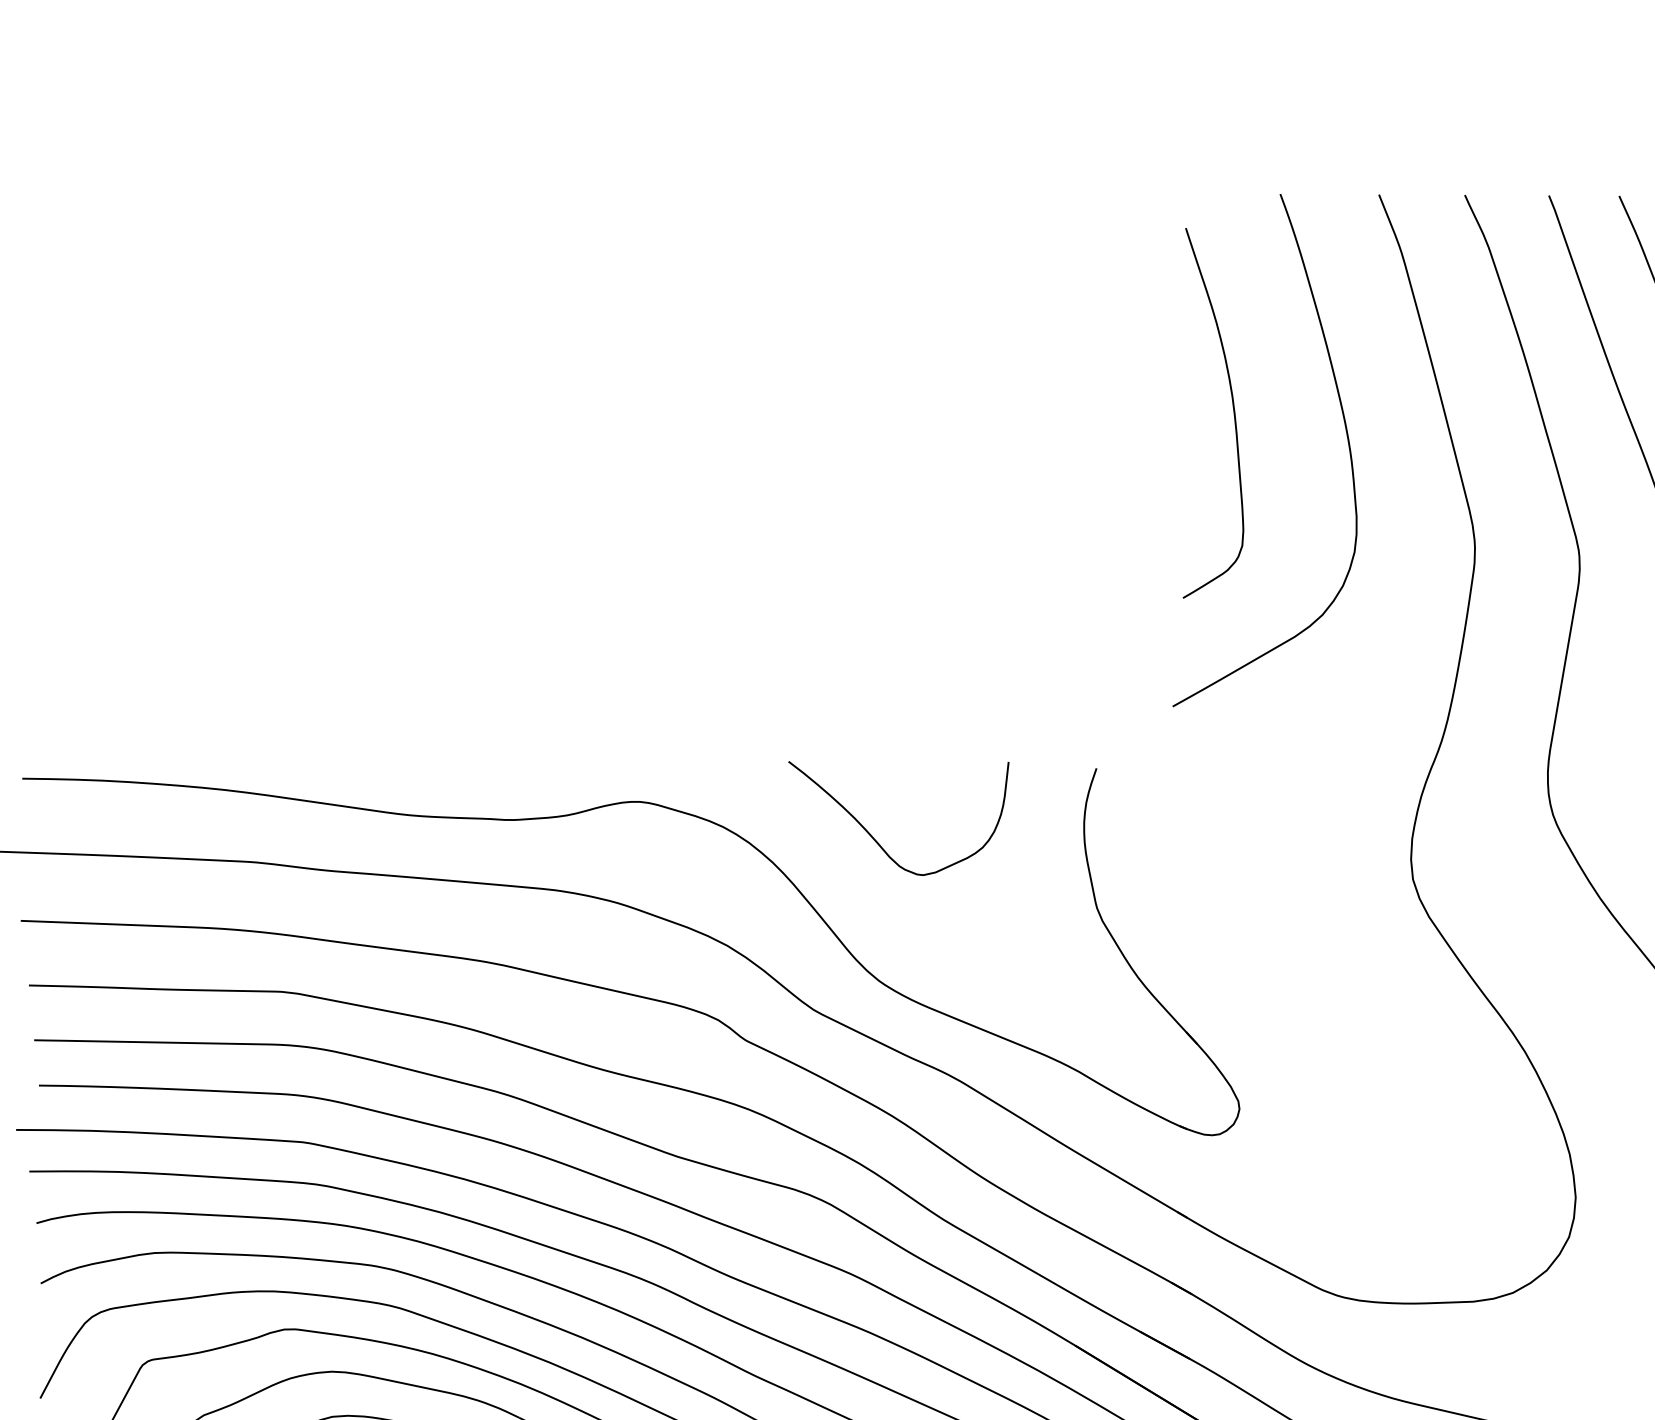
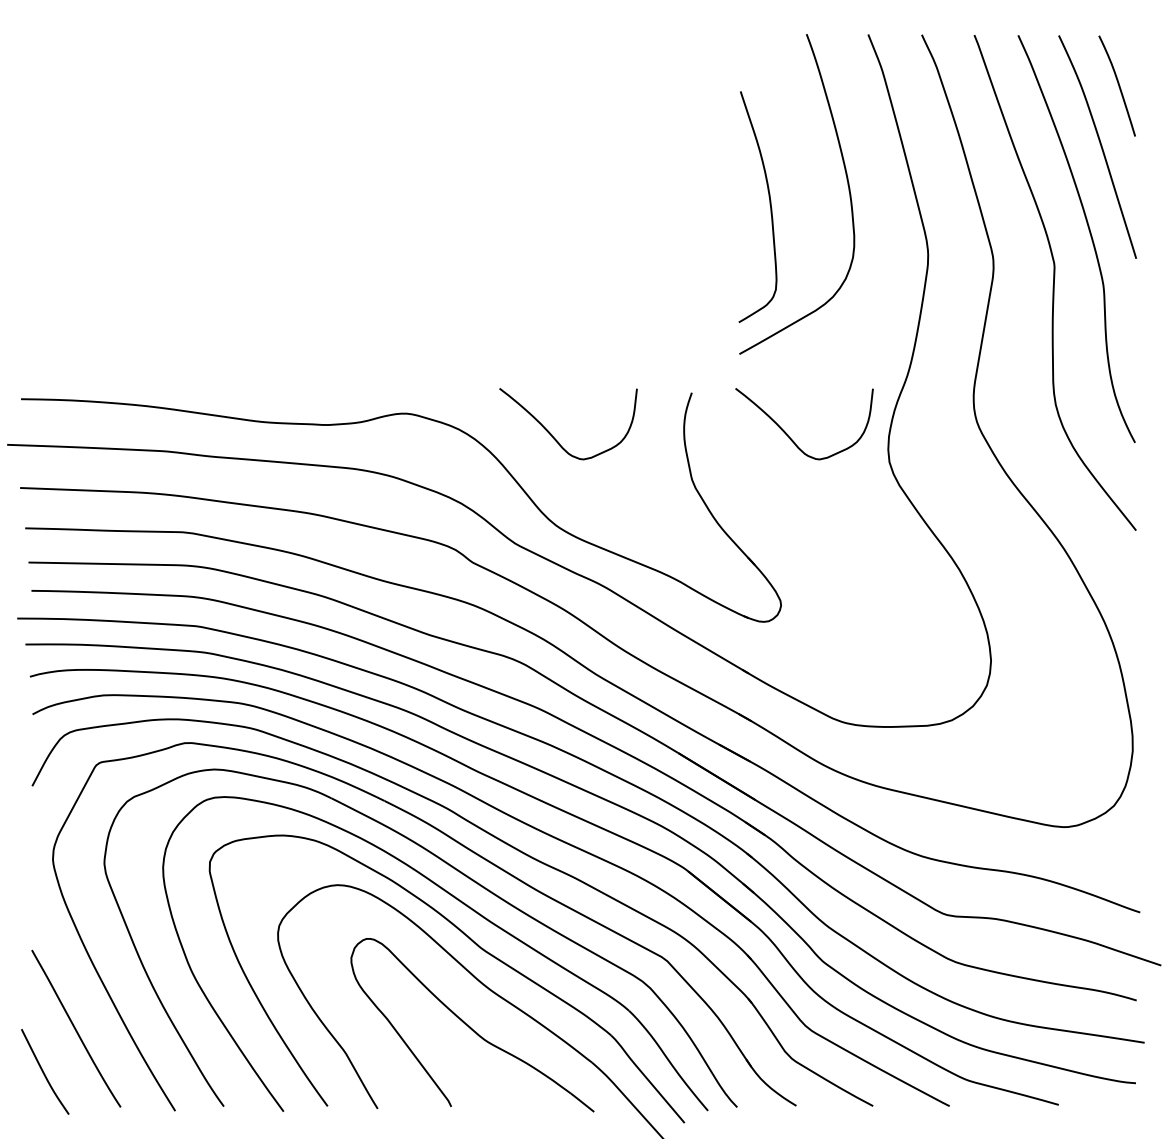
curve: (1232, 409) -> (769, 204), moved
curve: (1251, 835) -> (788, 434), added

